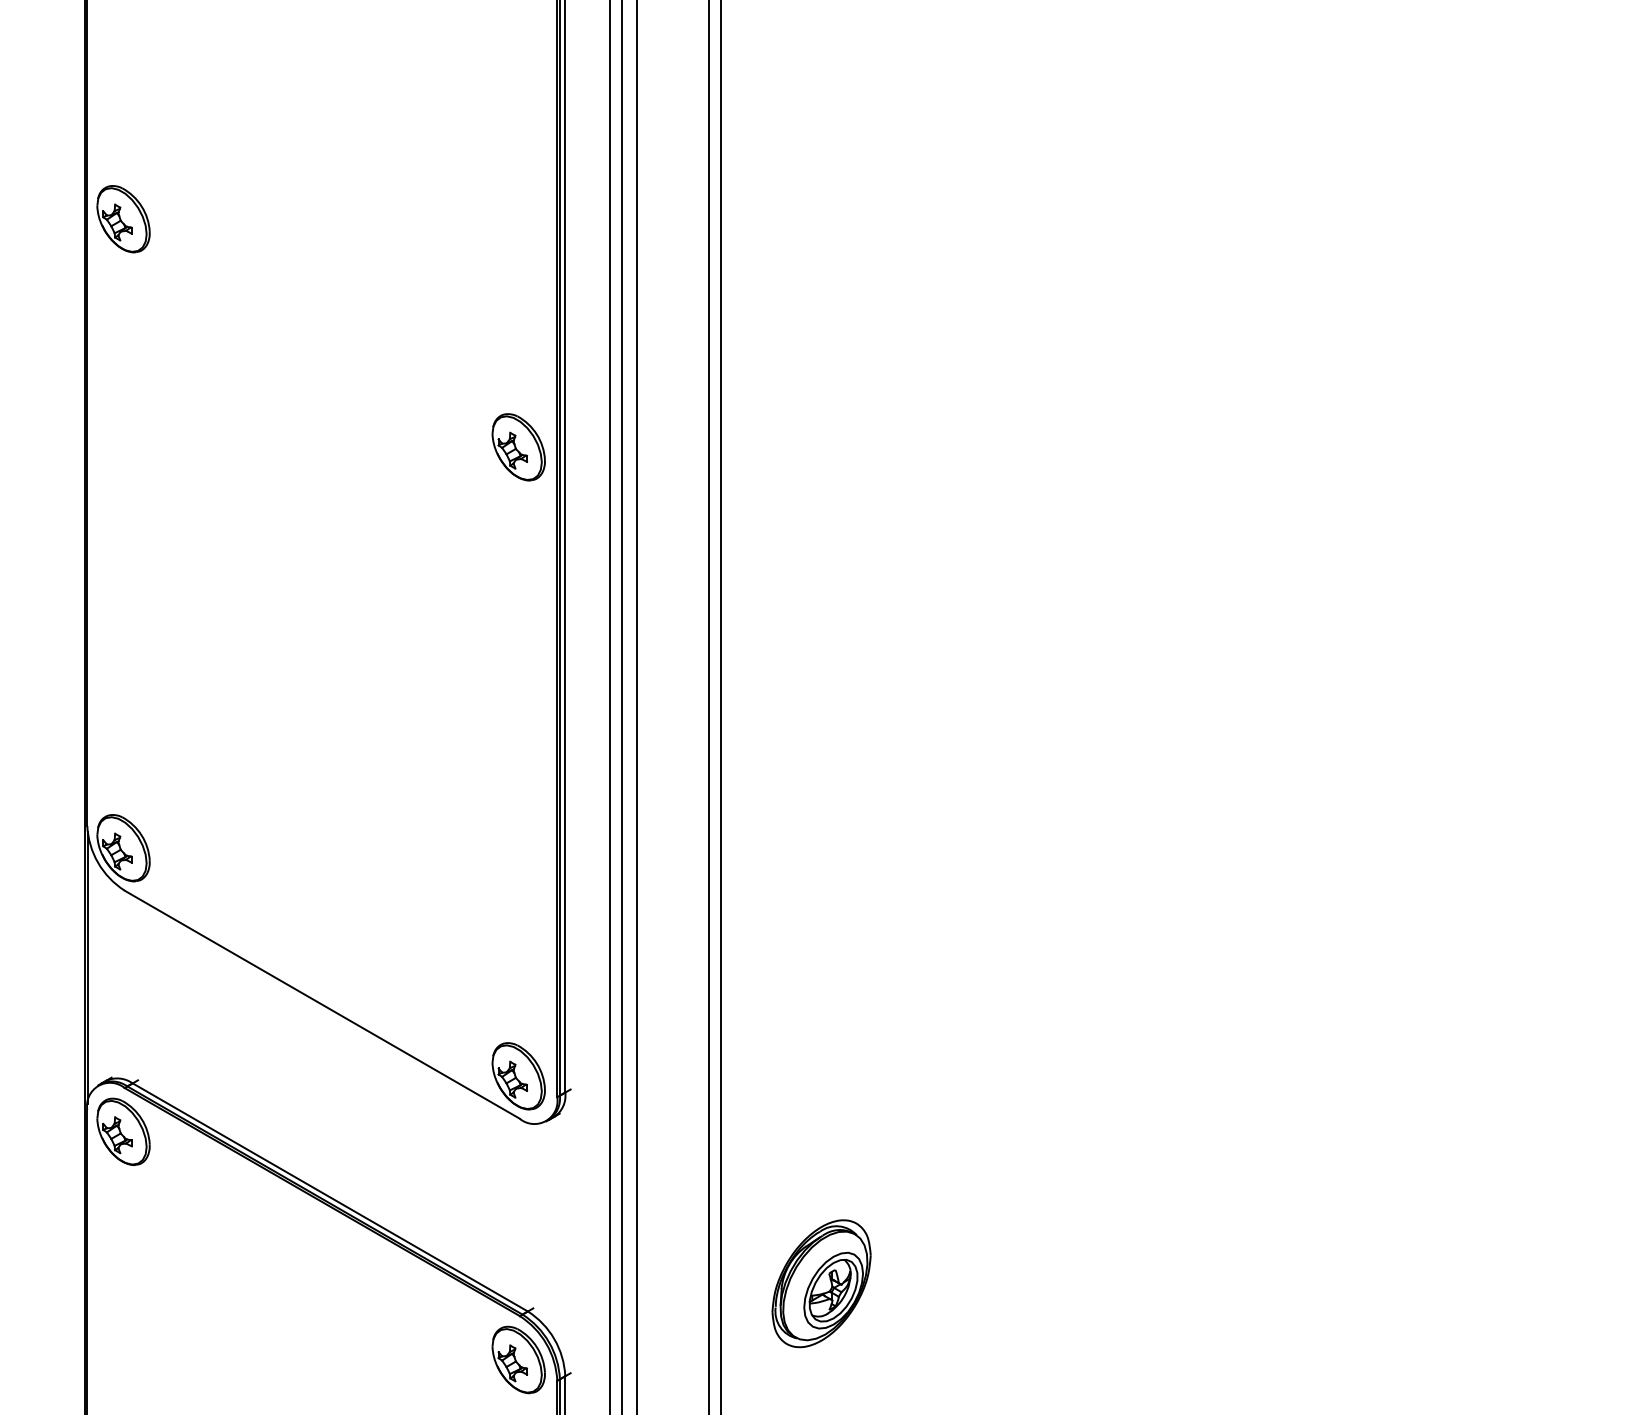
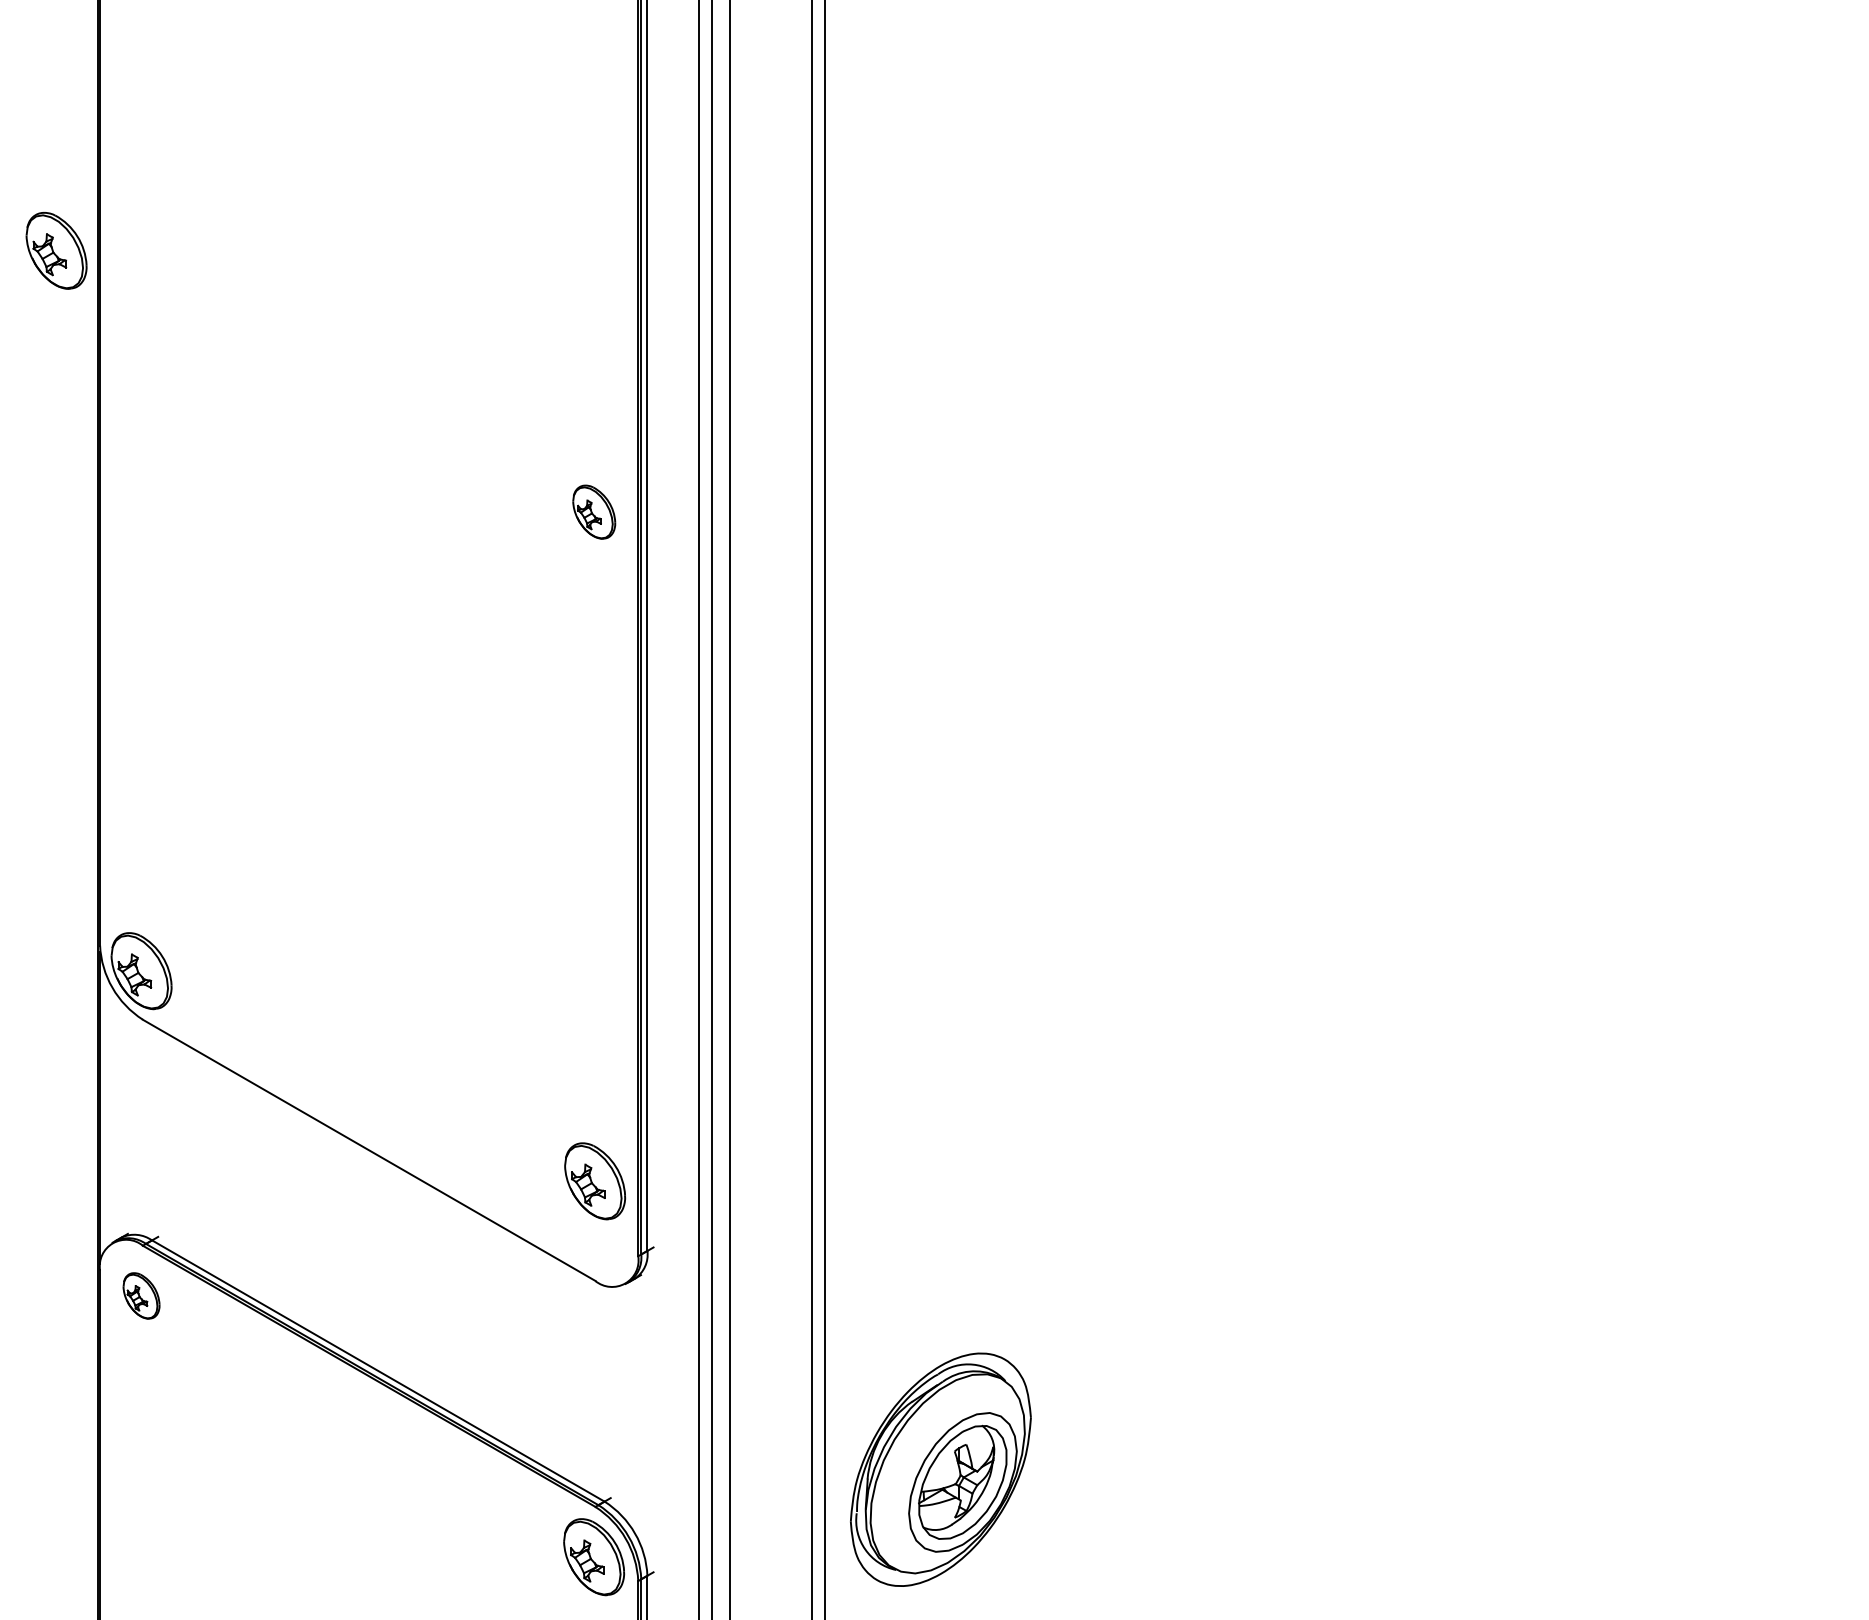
part: (123, 218) -> (56, 250), moved
part: (519, 447) -> (594, 512), size x0.7
part: (519, 1076) -> (595, 1181), moved
part: (123, 1131) -> (141, 1295), size x0.6
part: (821, 1283) -> (940, 1469), size x1.6

